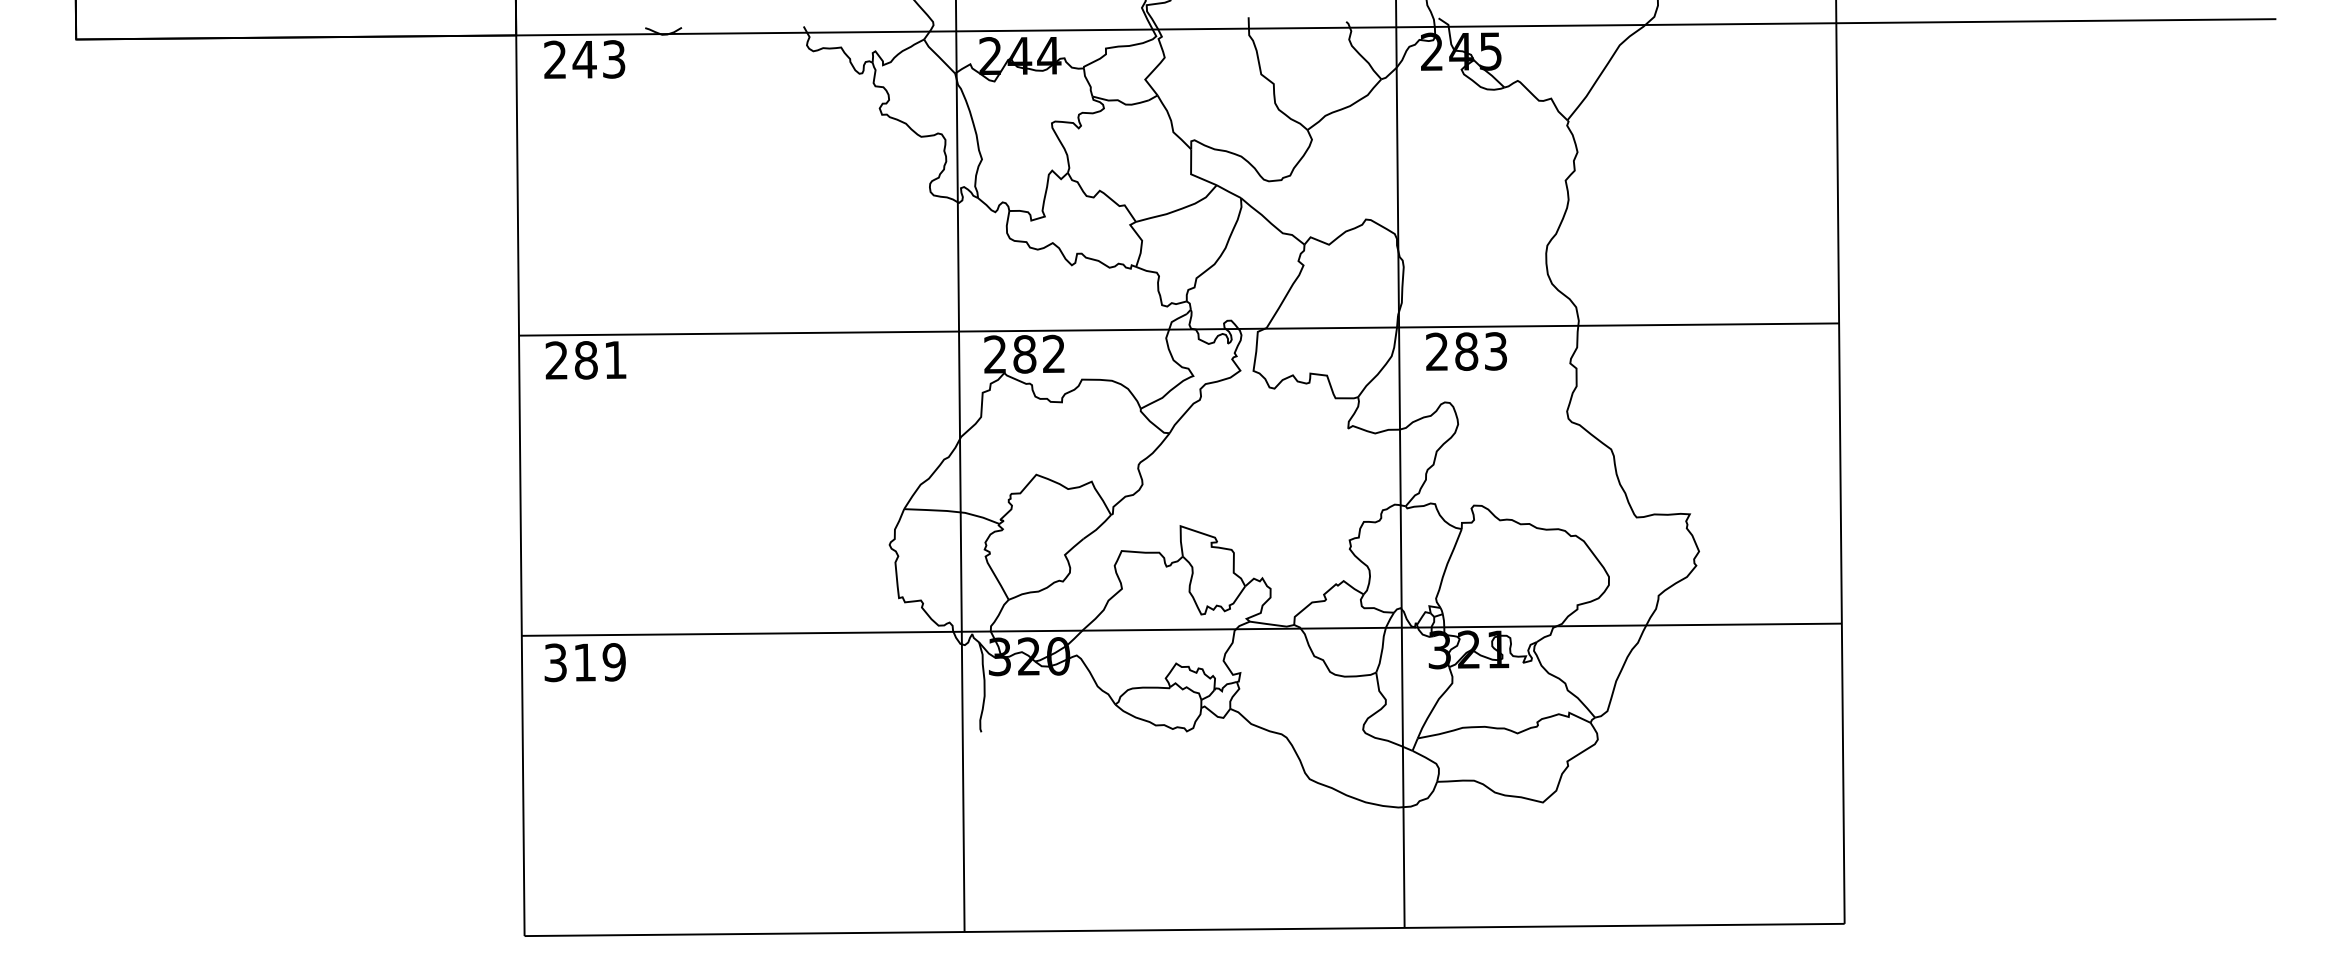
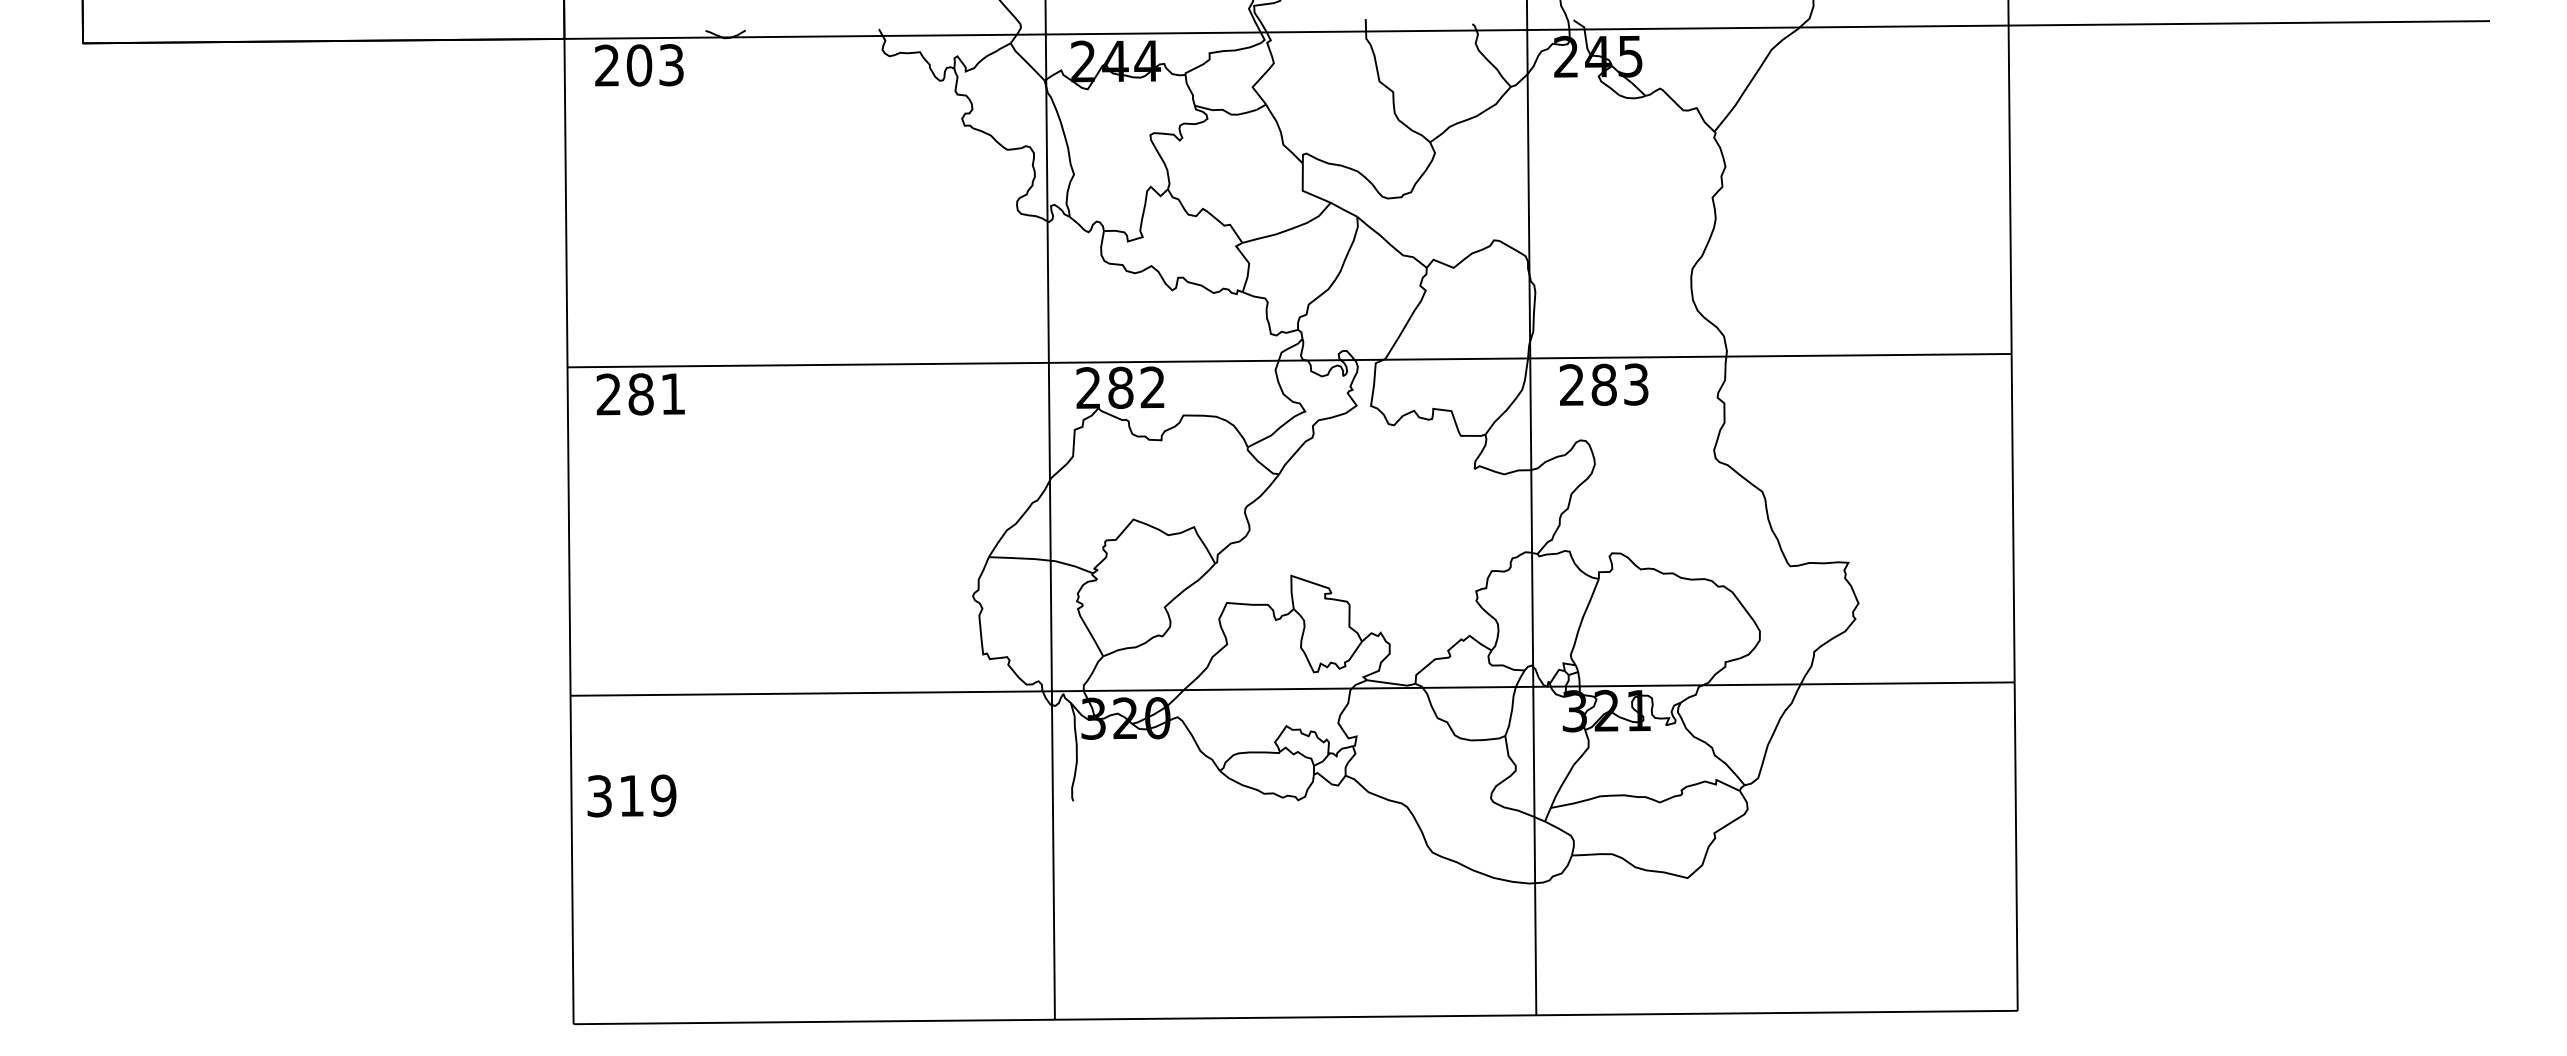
text: (584, 59) -> (639, 65), 243 -> 203
text: (584, 662) -> (631, 795), moved

